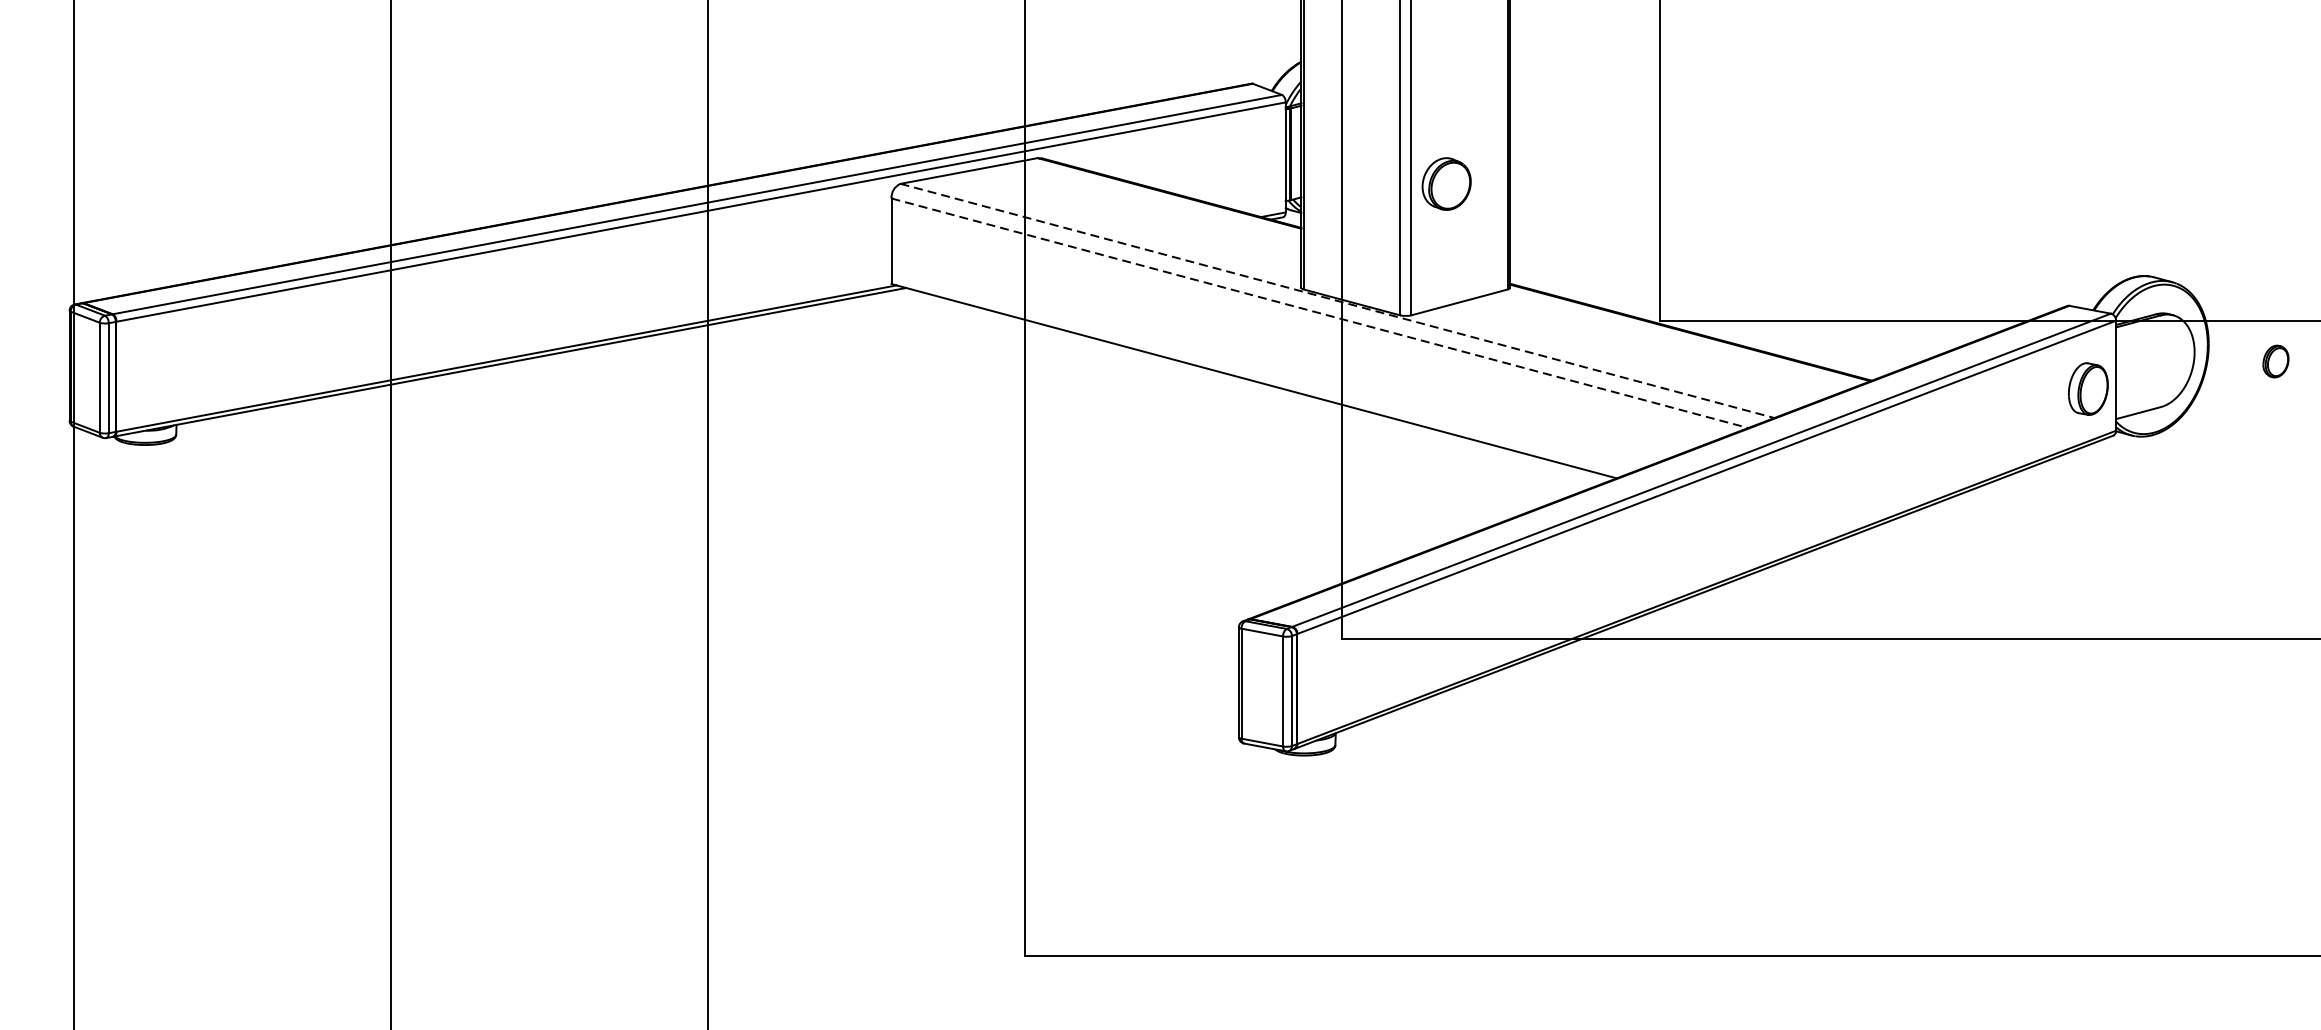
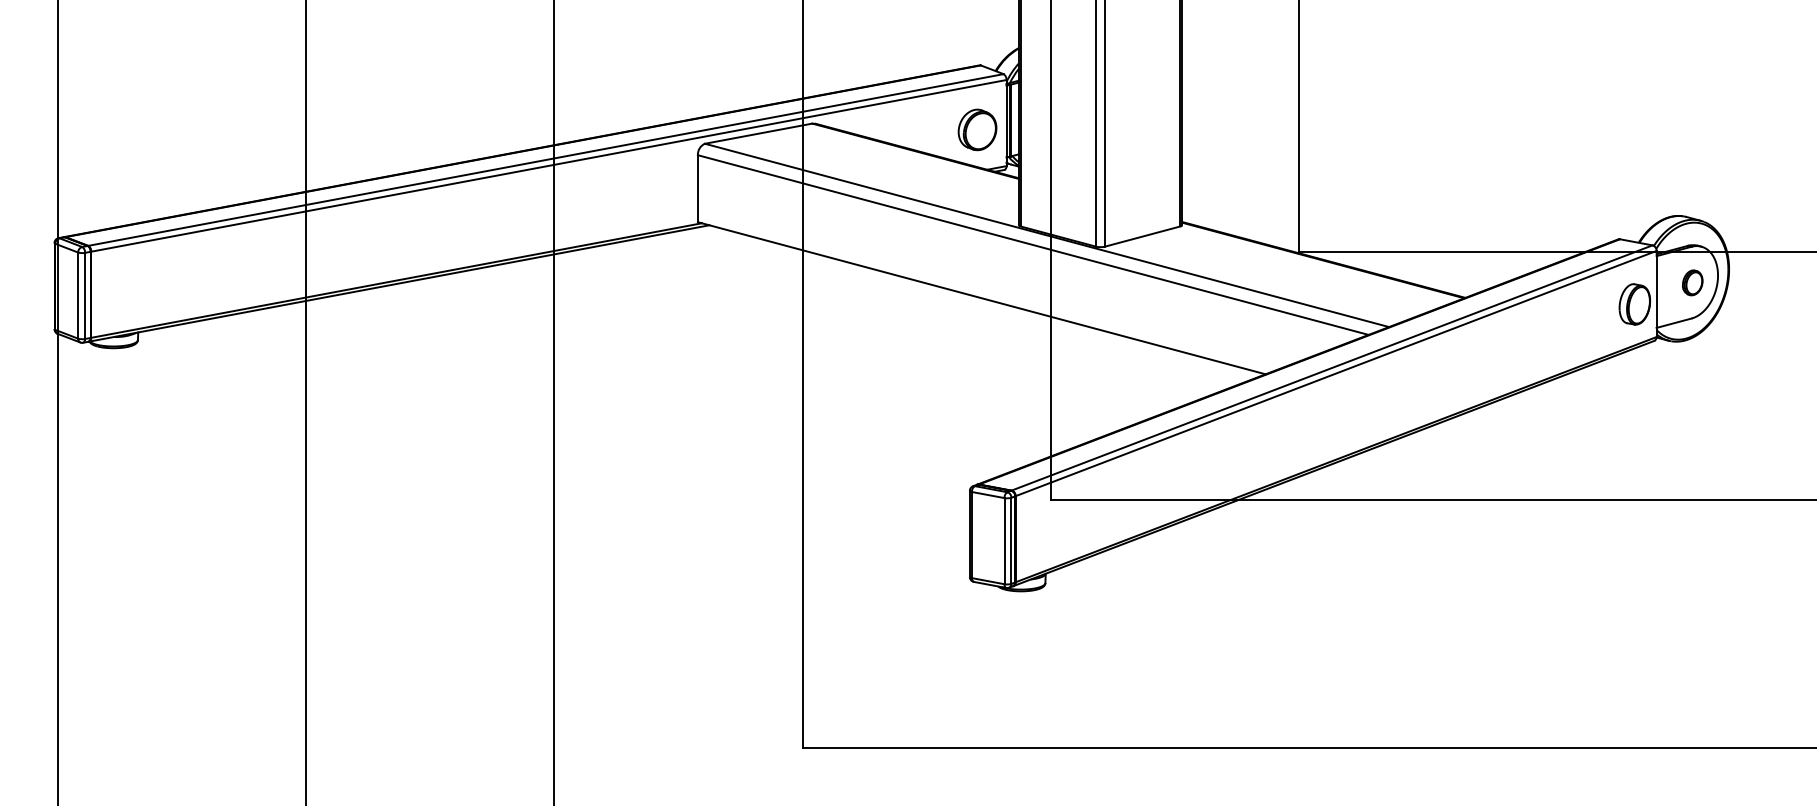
part: (1446, 183) -> (977, 129), moved
line: (1338, 301) -> (1047, 235), dashed -> solid
line: (1320, 313) -> (1033, 245), dashed -> solid
part: (2275, 361) -> (1692, 282), moved

